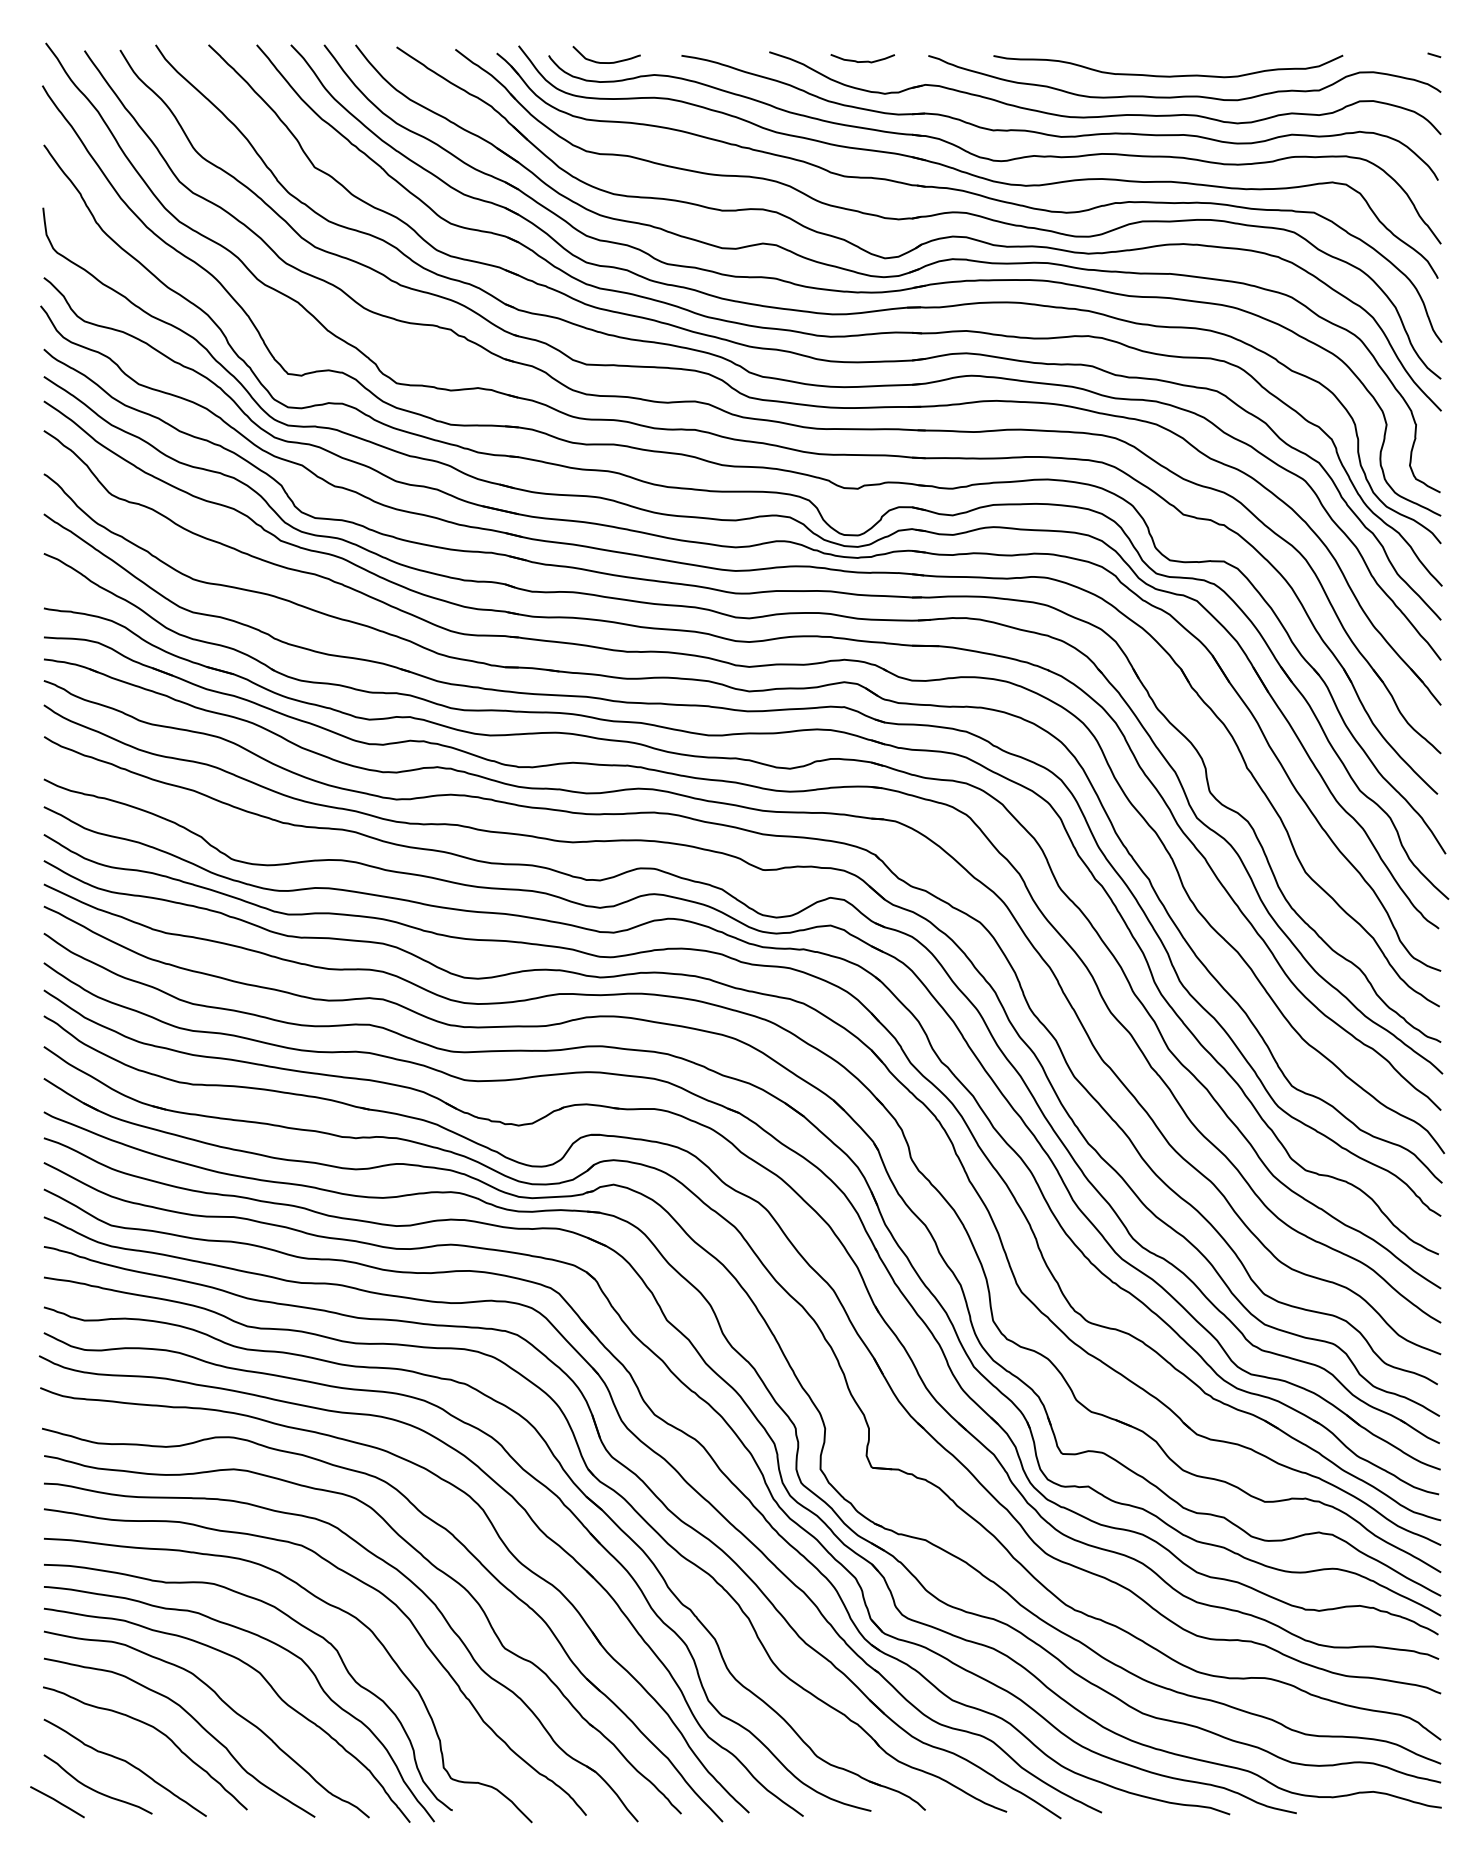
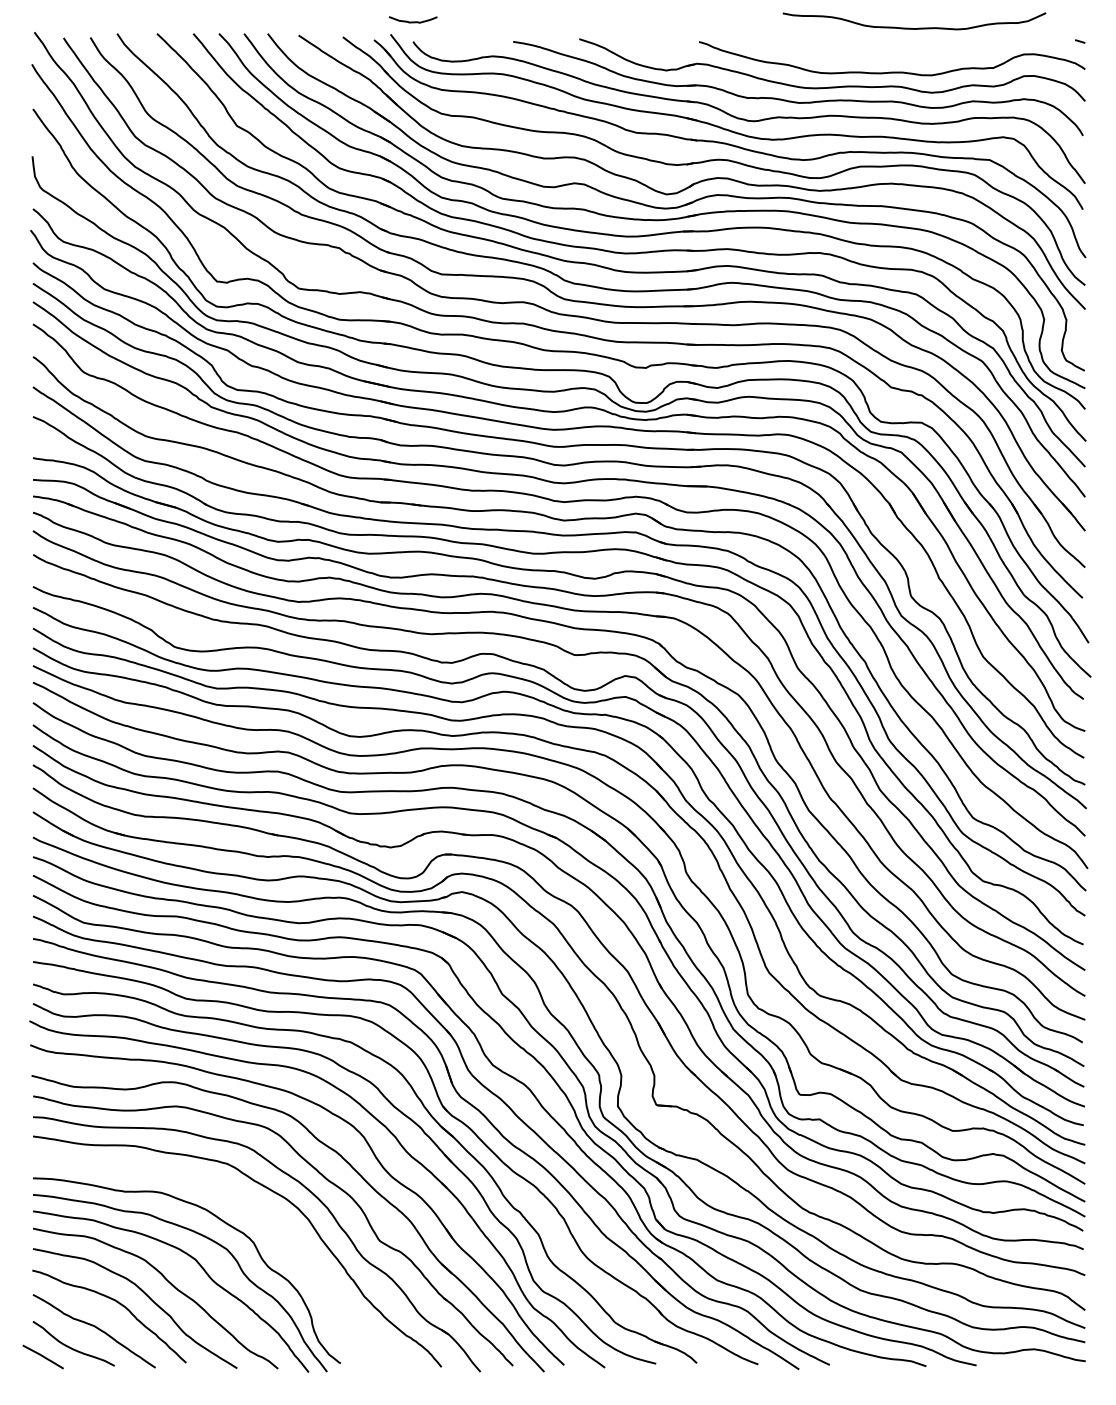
curve: (864, 60) -> (414, 21), moved
curve: (606, 62) -> (456, 46), removed
curve: (1168, 75) -> (914, 28), moved
curve: (328, 1605) -> (247, 1208), removed

